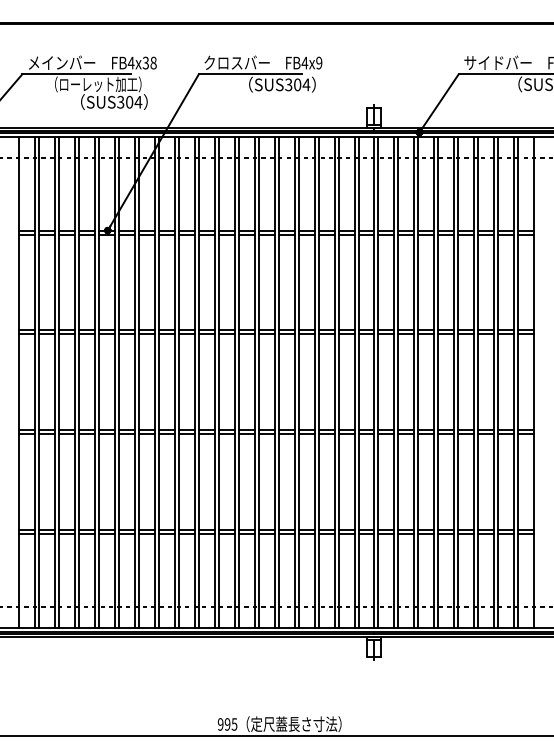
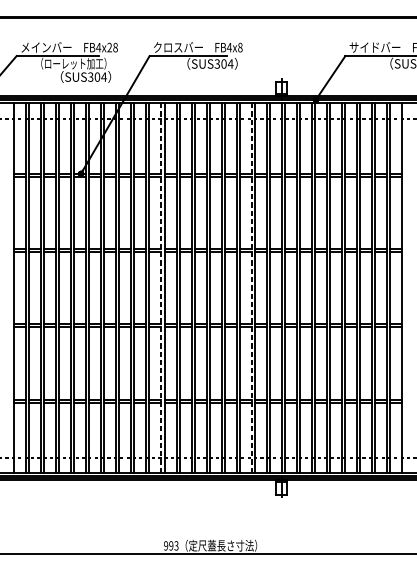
text: (319, 62) -> (240, 47), FB4x9 -> FB4x8
text: (145, 63) -> (109, 47), FB4x38 -> FB4x28
line: (214, 382) -> (161, 288), solid -> dashed
line: (334, 382) -> (251, 288), solid -> dashed
text: (234, 723) -> (176, 545), 995 -> 993

